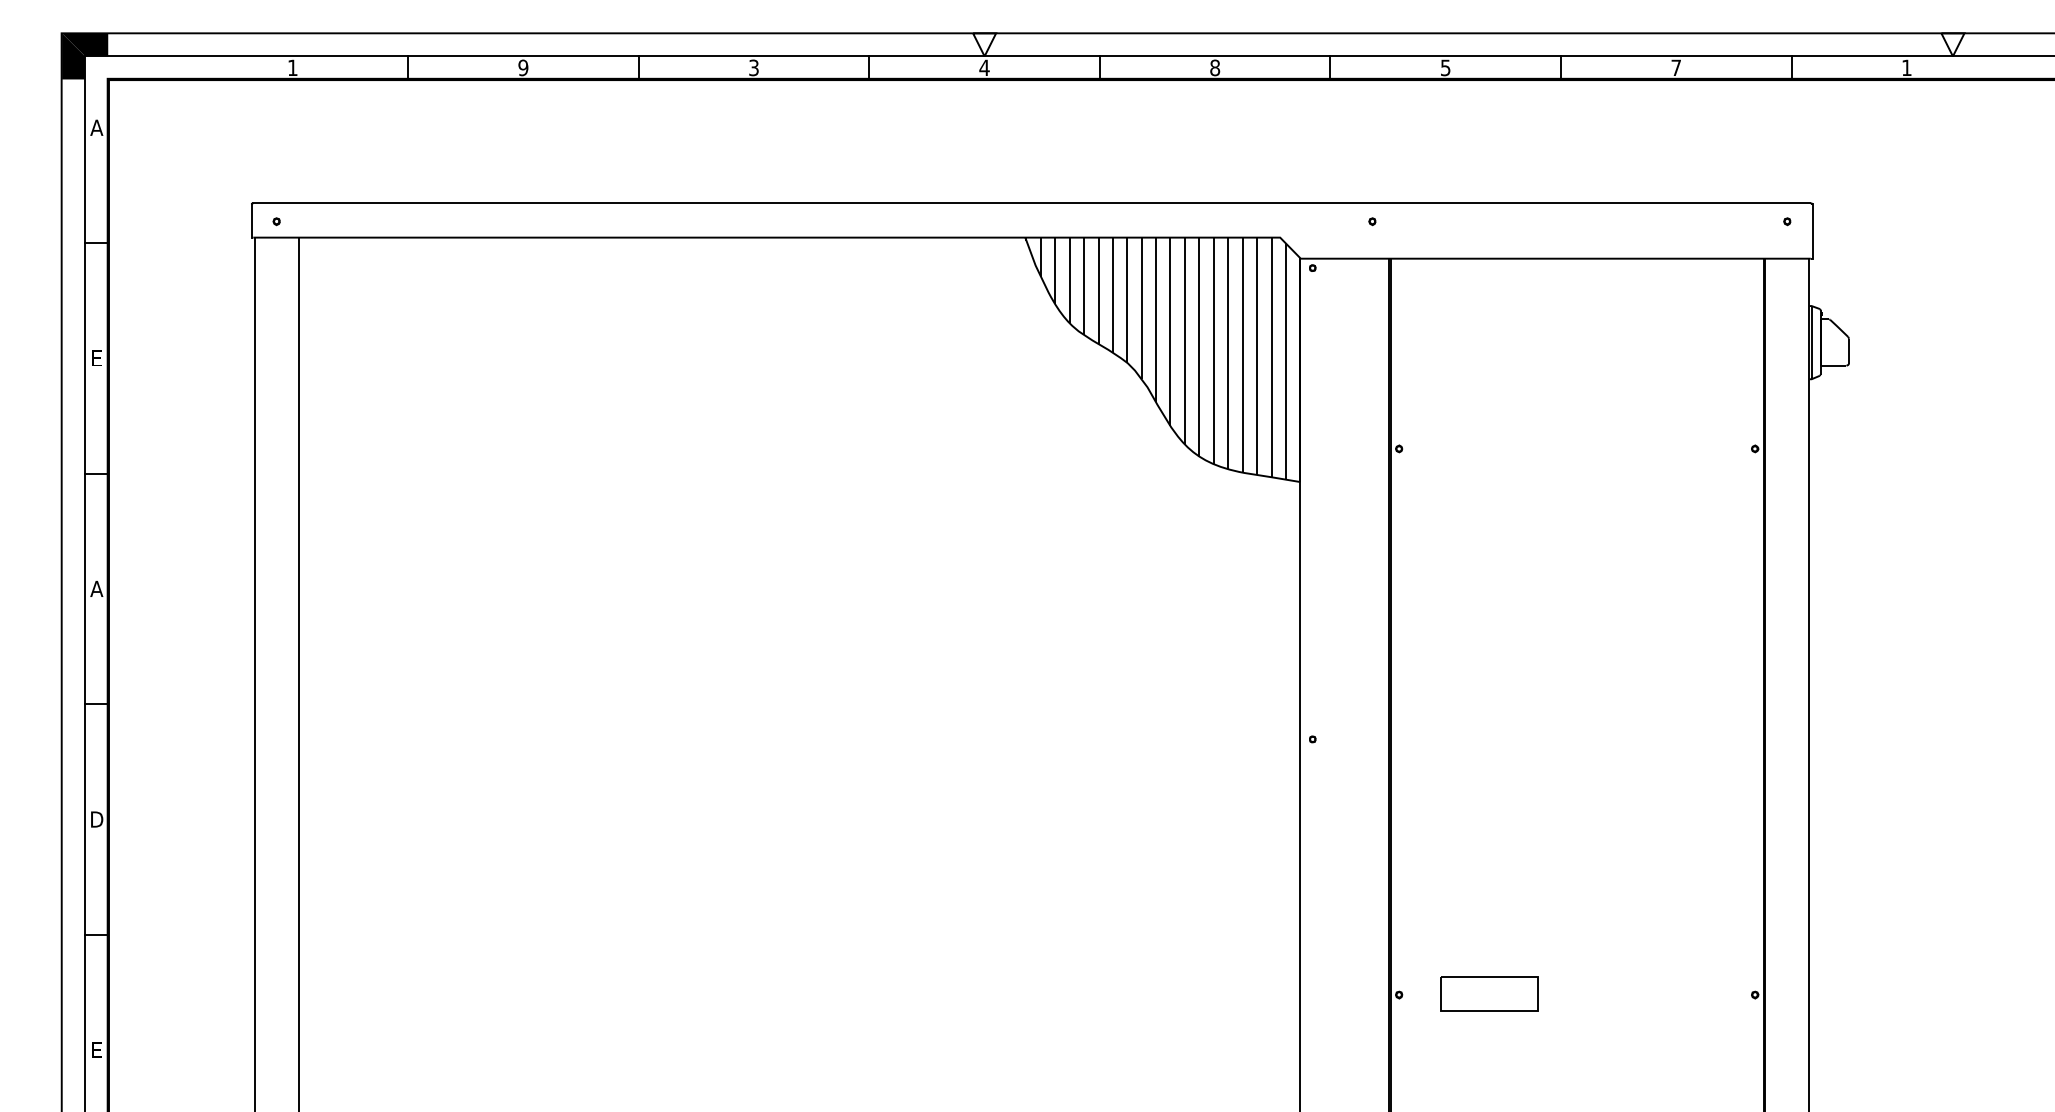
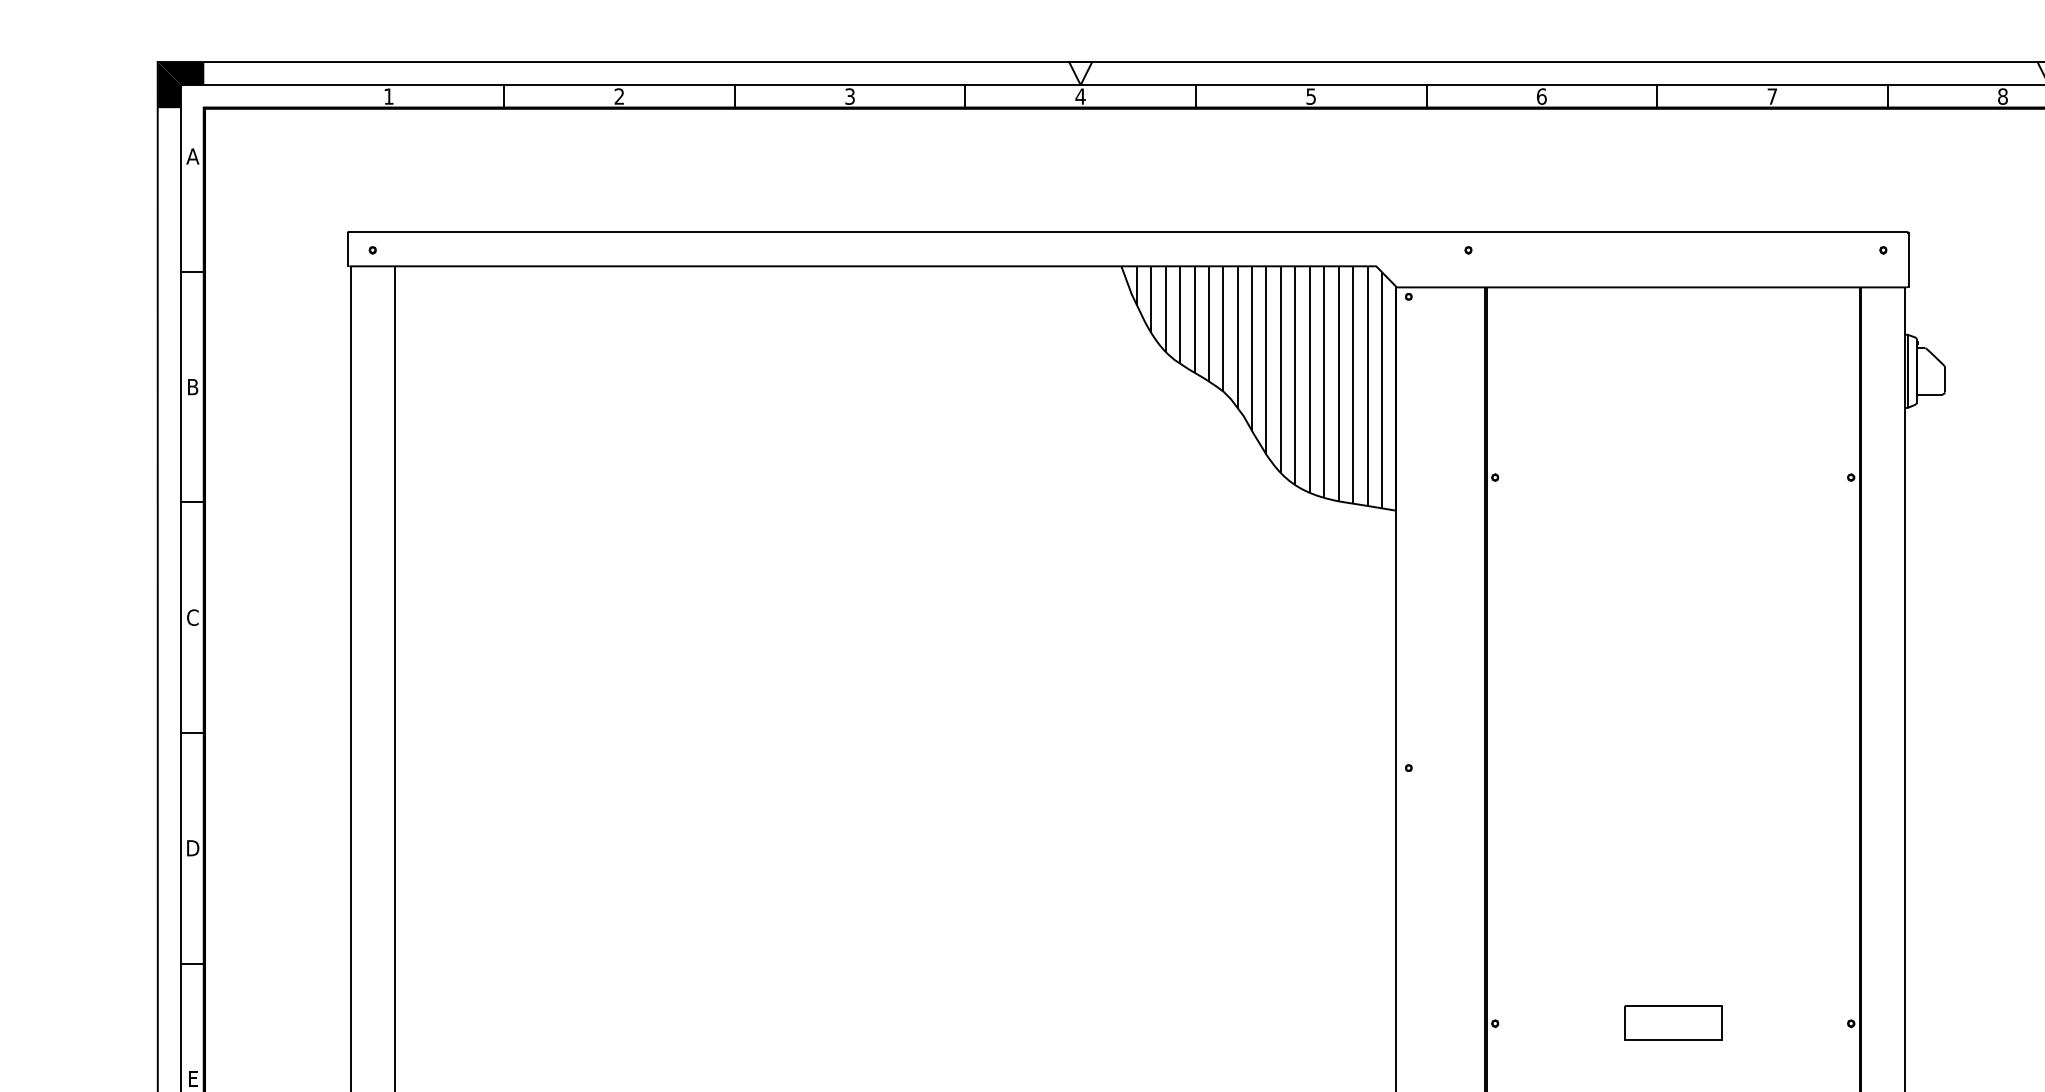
text: (523, 67) -> (619, 96), 9 -> 2
text: (1215, 67) -> (1311, 96), 8 -> 5
text: (1445, 67) -> (1541, 96), 5 -> 6
text: (1906, 67) -> (2002, 96), 1 -> 8
text: (97, 358) -> (193, 387), E -> B
text: (96, 588) -> (192, 617), A -> C
part: (1489, 993) -> (1673, 1022), moved

